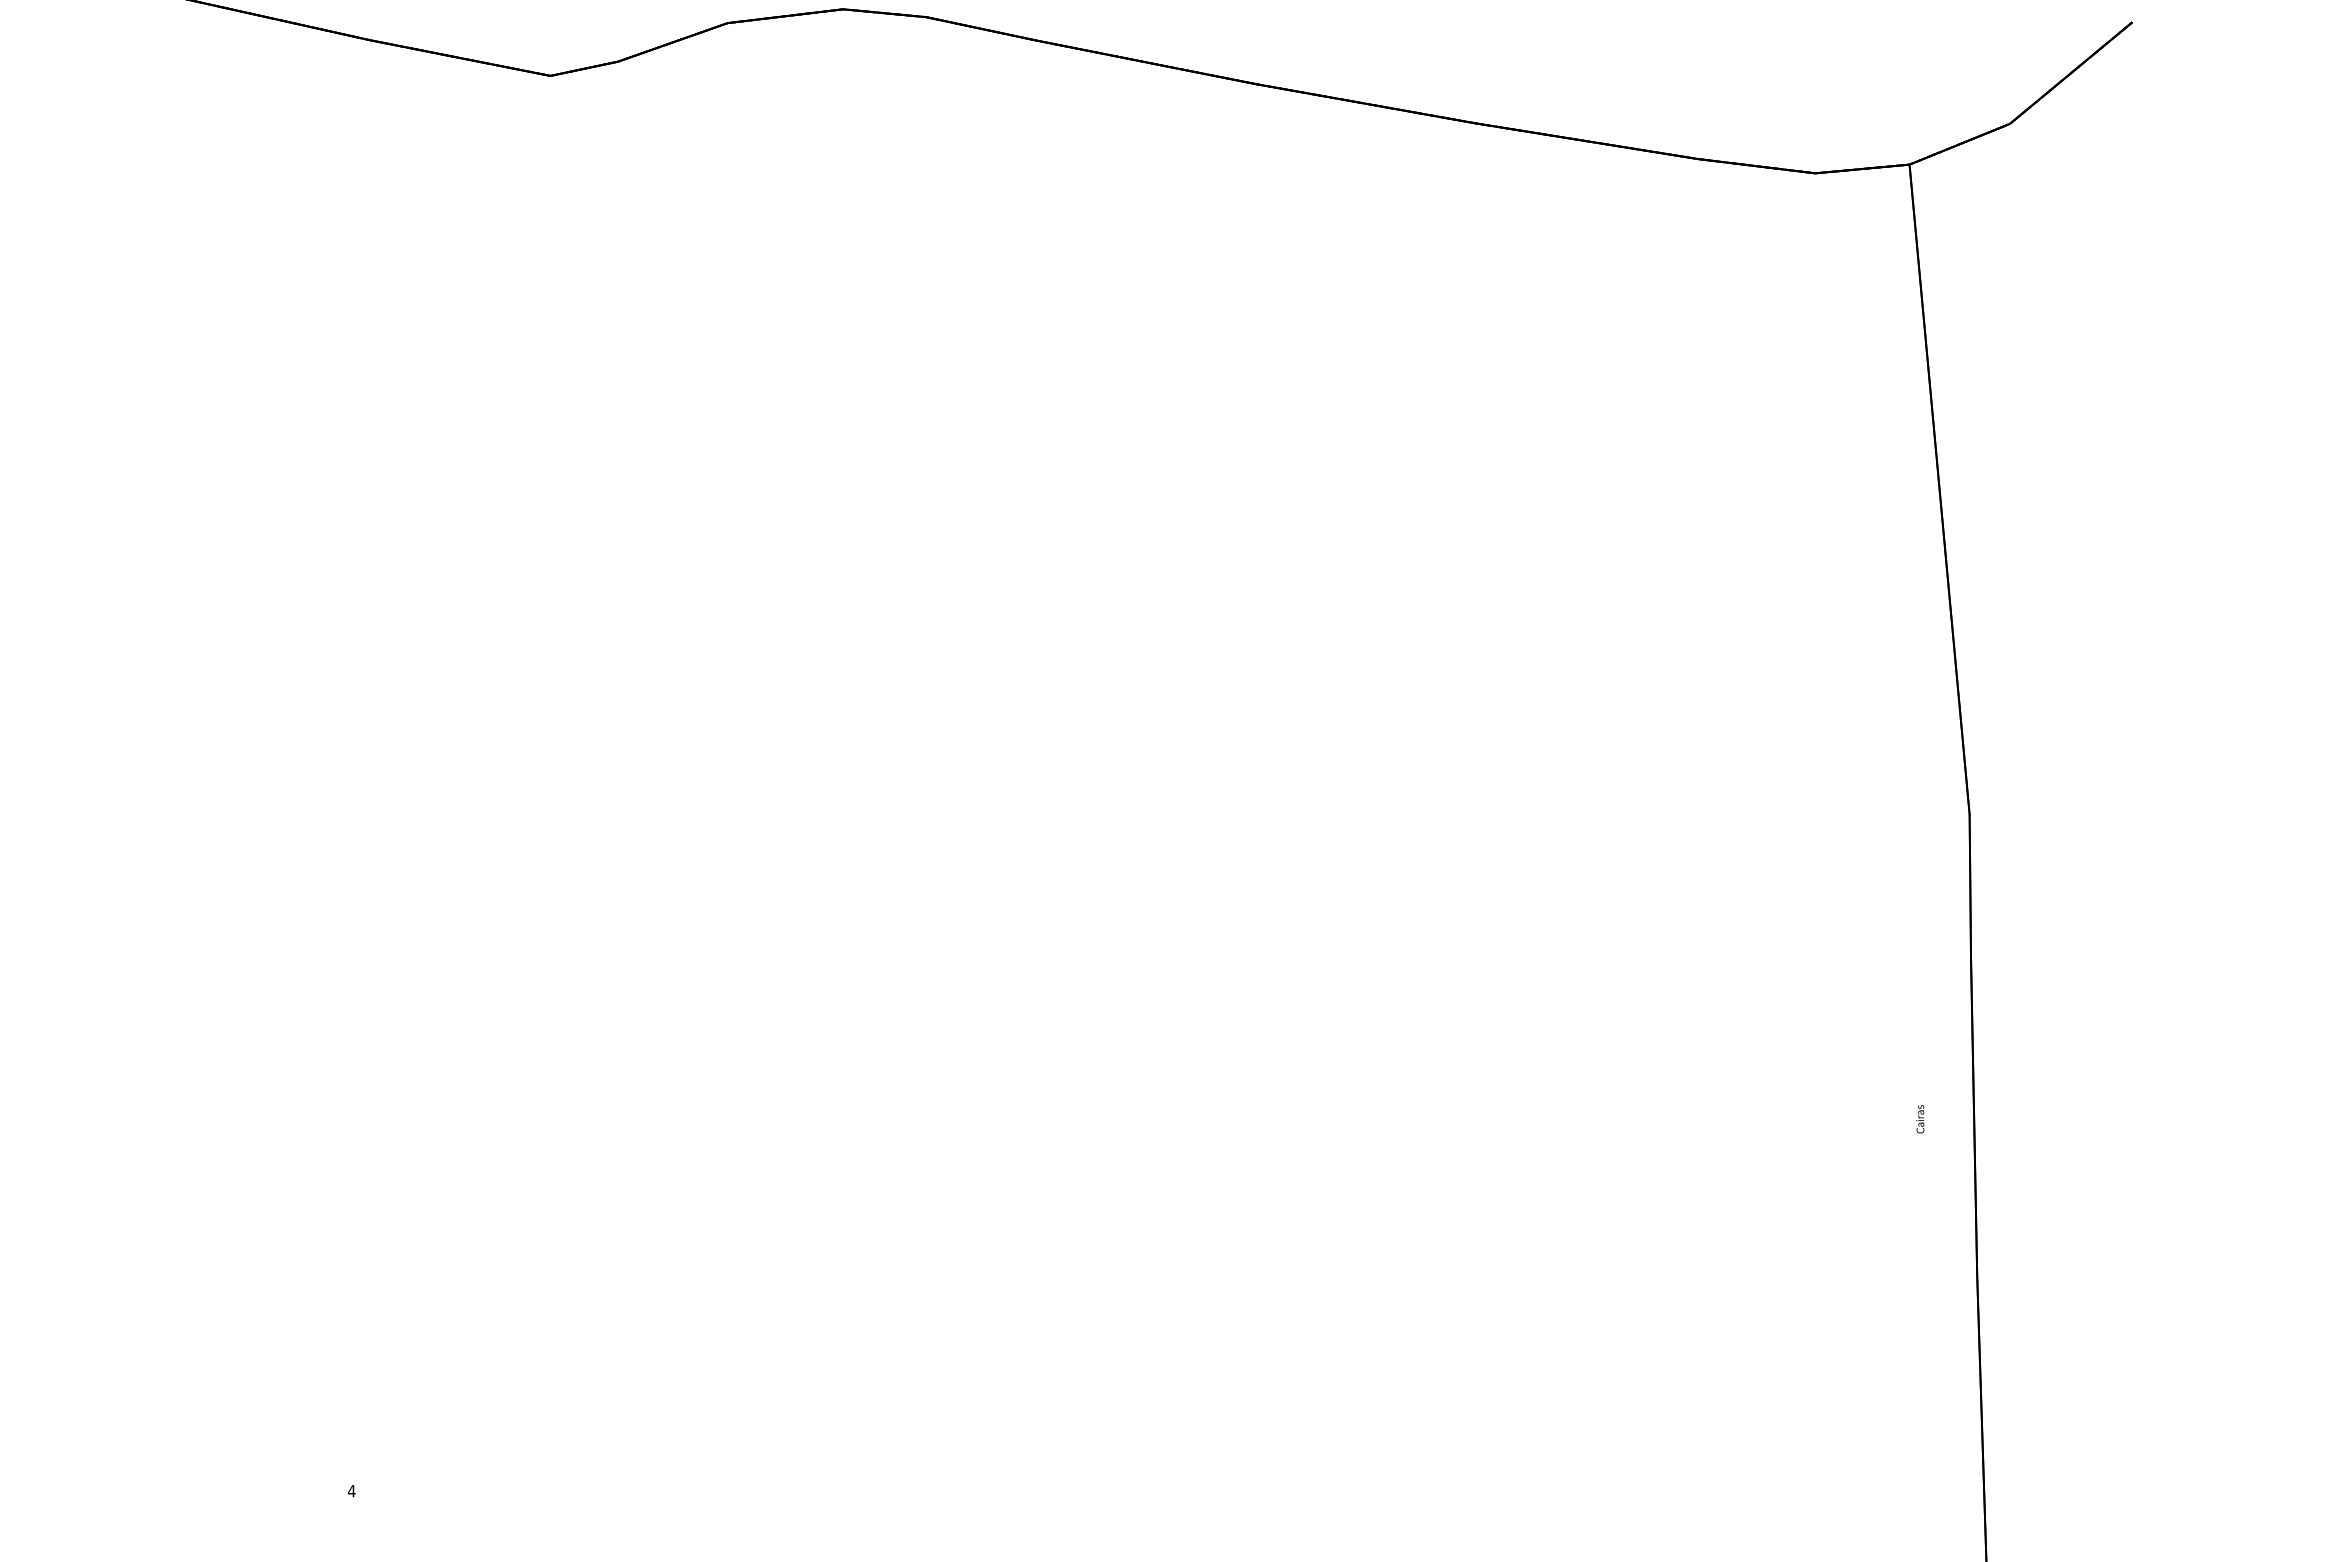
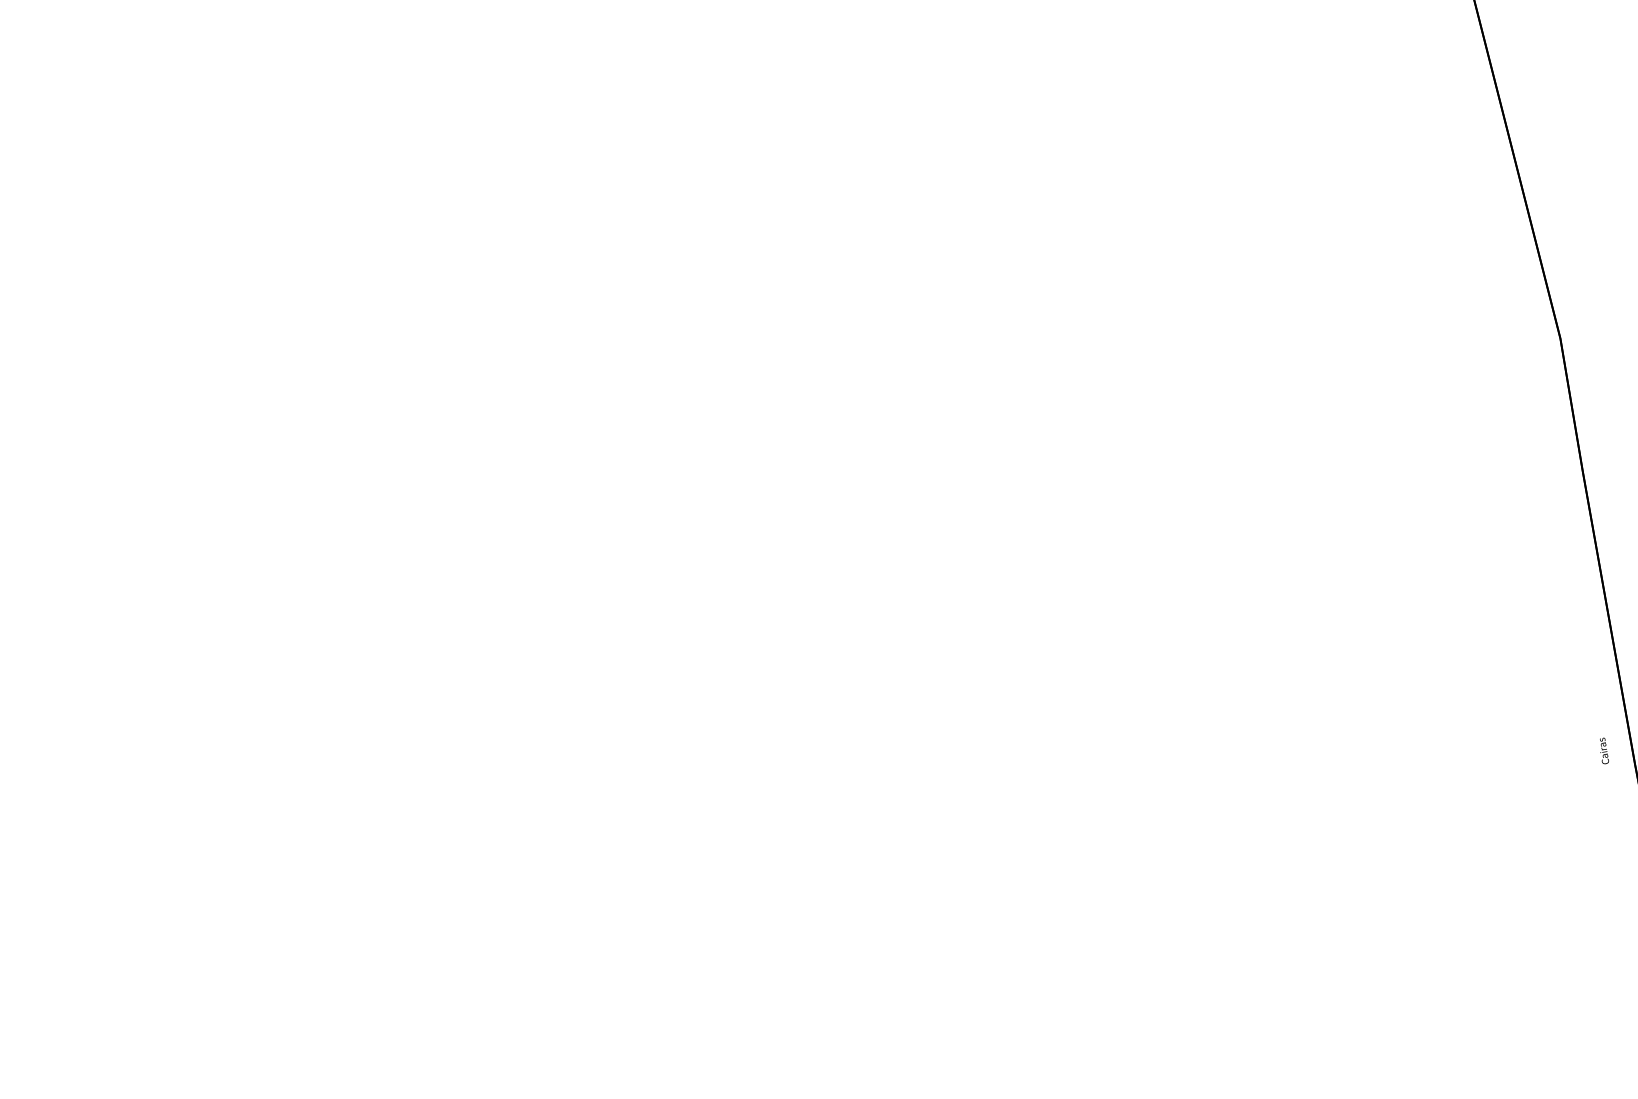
text: (1920, 1119) -> (1603, 751), moved

